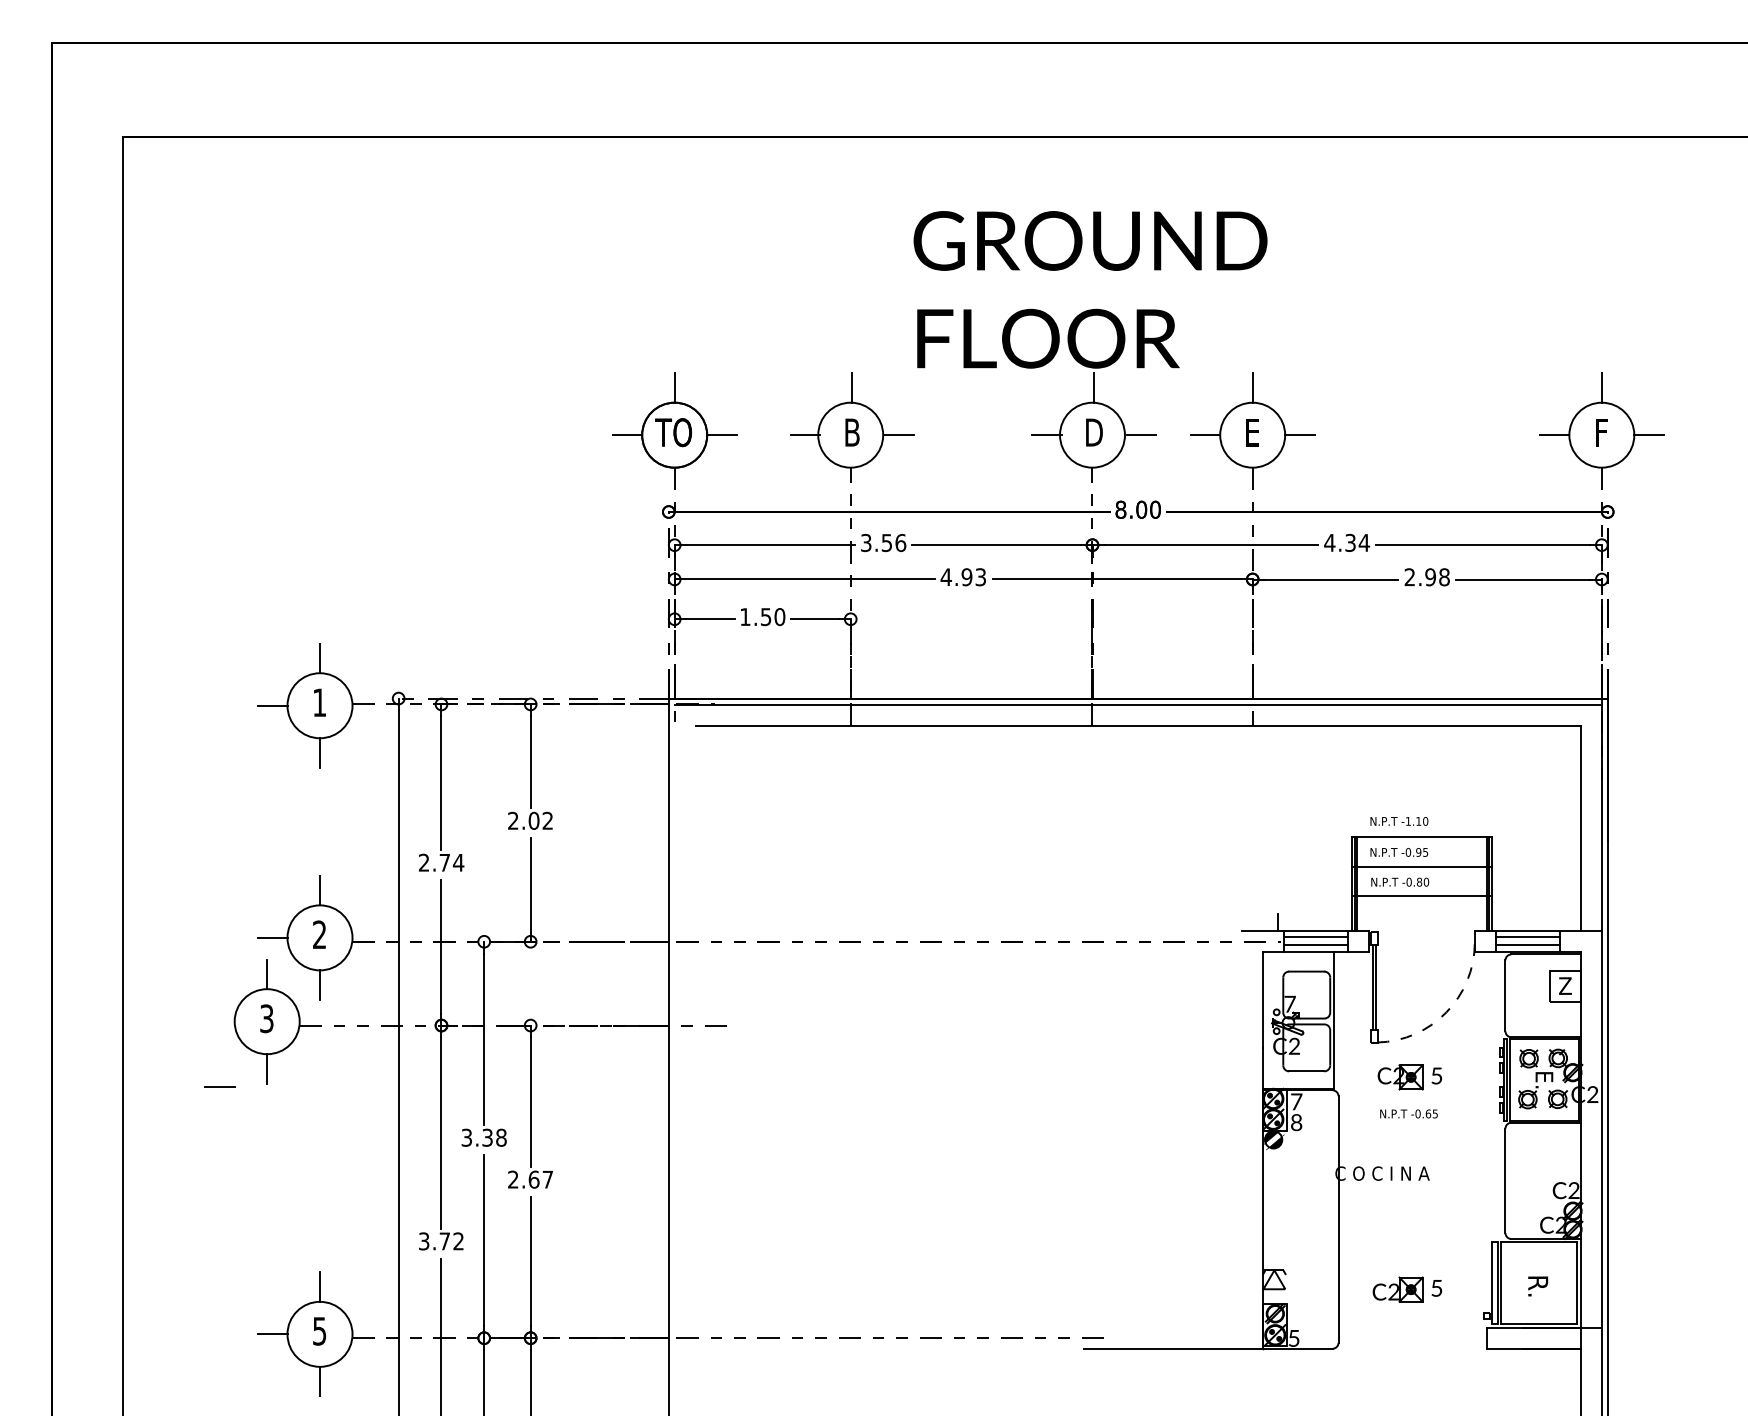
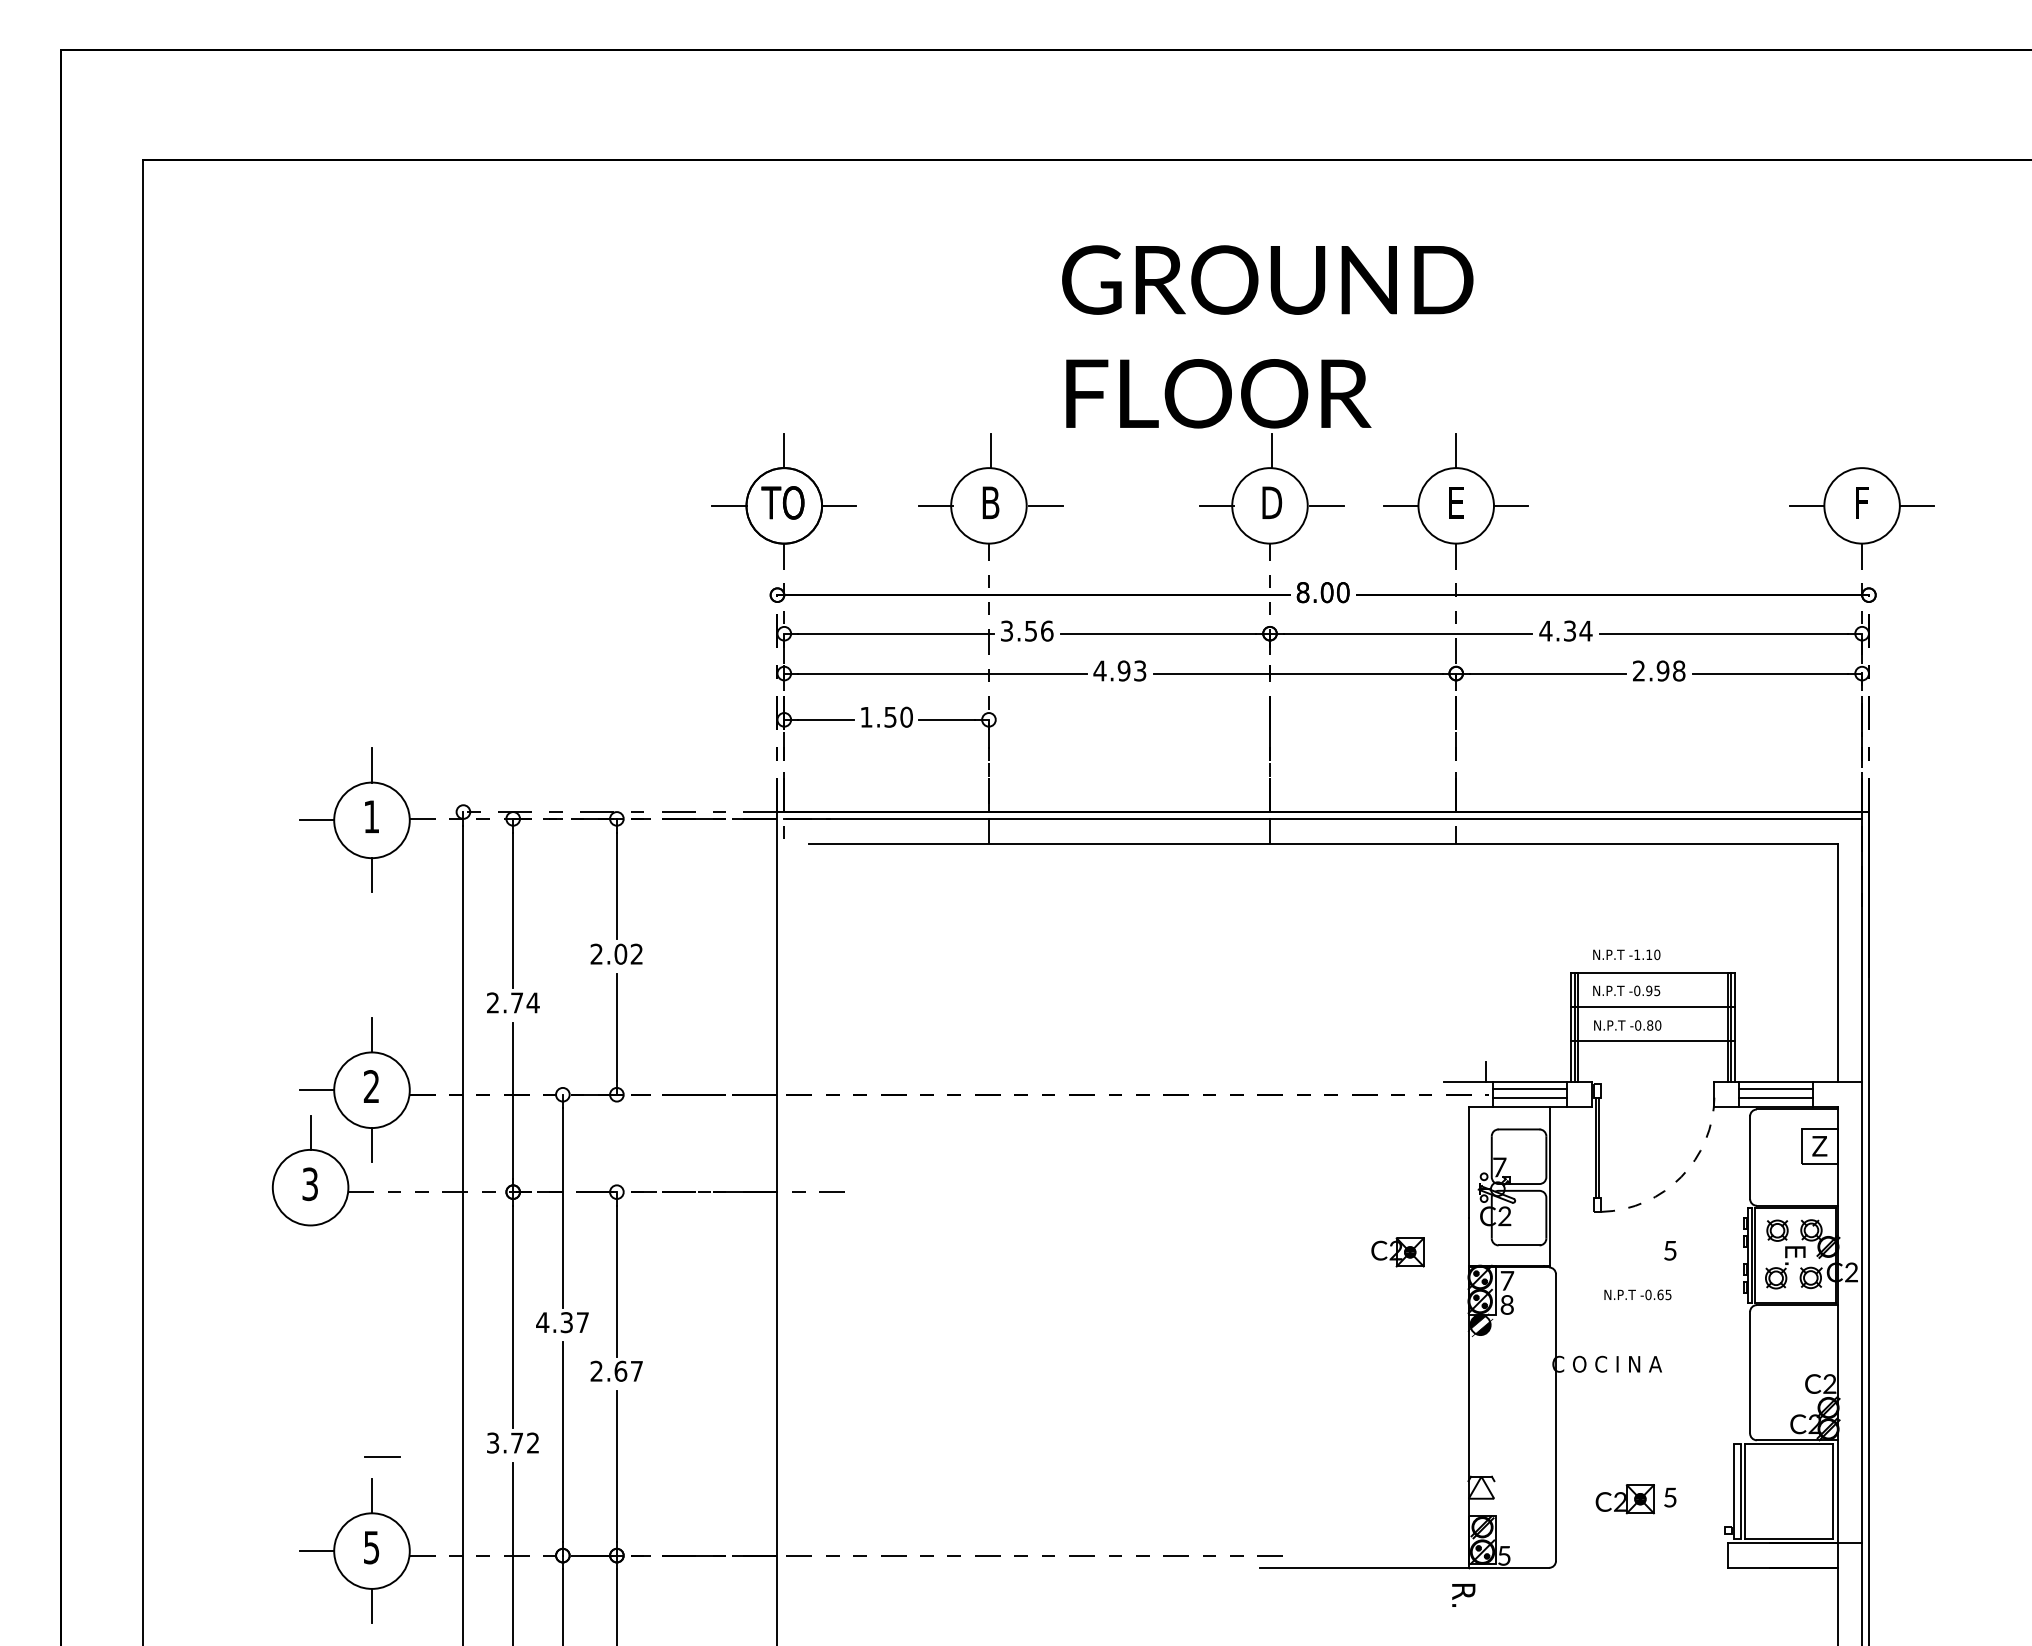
line: (1601, 387) -> (1861, 450), removed
line: (267, 1068) -> (310, 1242), removed
part: (1400, 1077) -> (1397, 1252), moved
line: (219, 1086) -> (381, 1457), moved
text: (483, 1137) -> (562, 1322), 3.38 -> 4.37
text: (1538, 1286) -> (1464, 1595), moved

